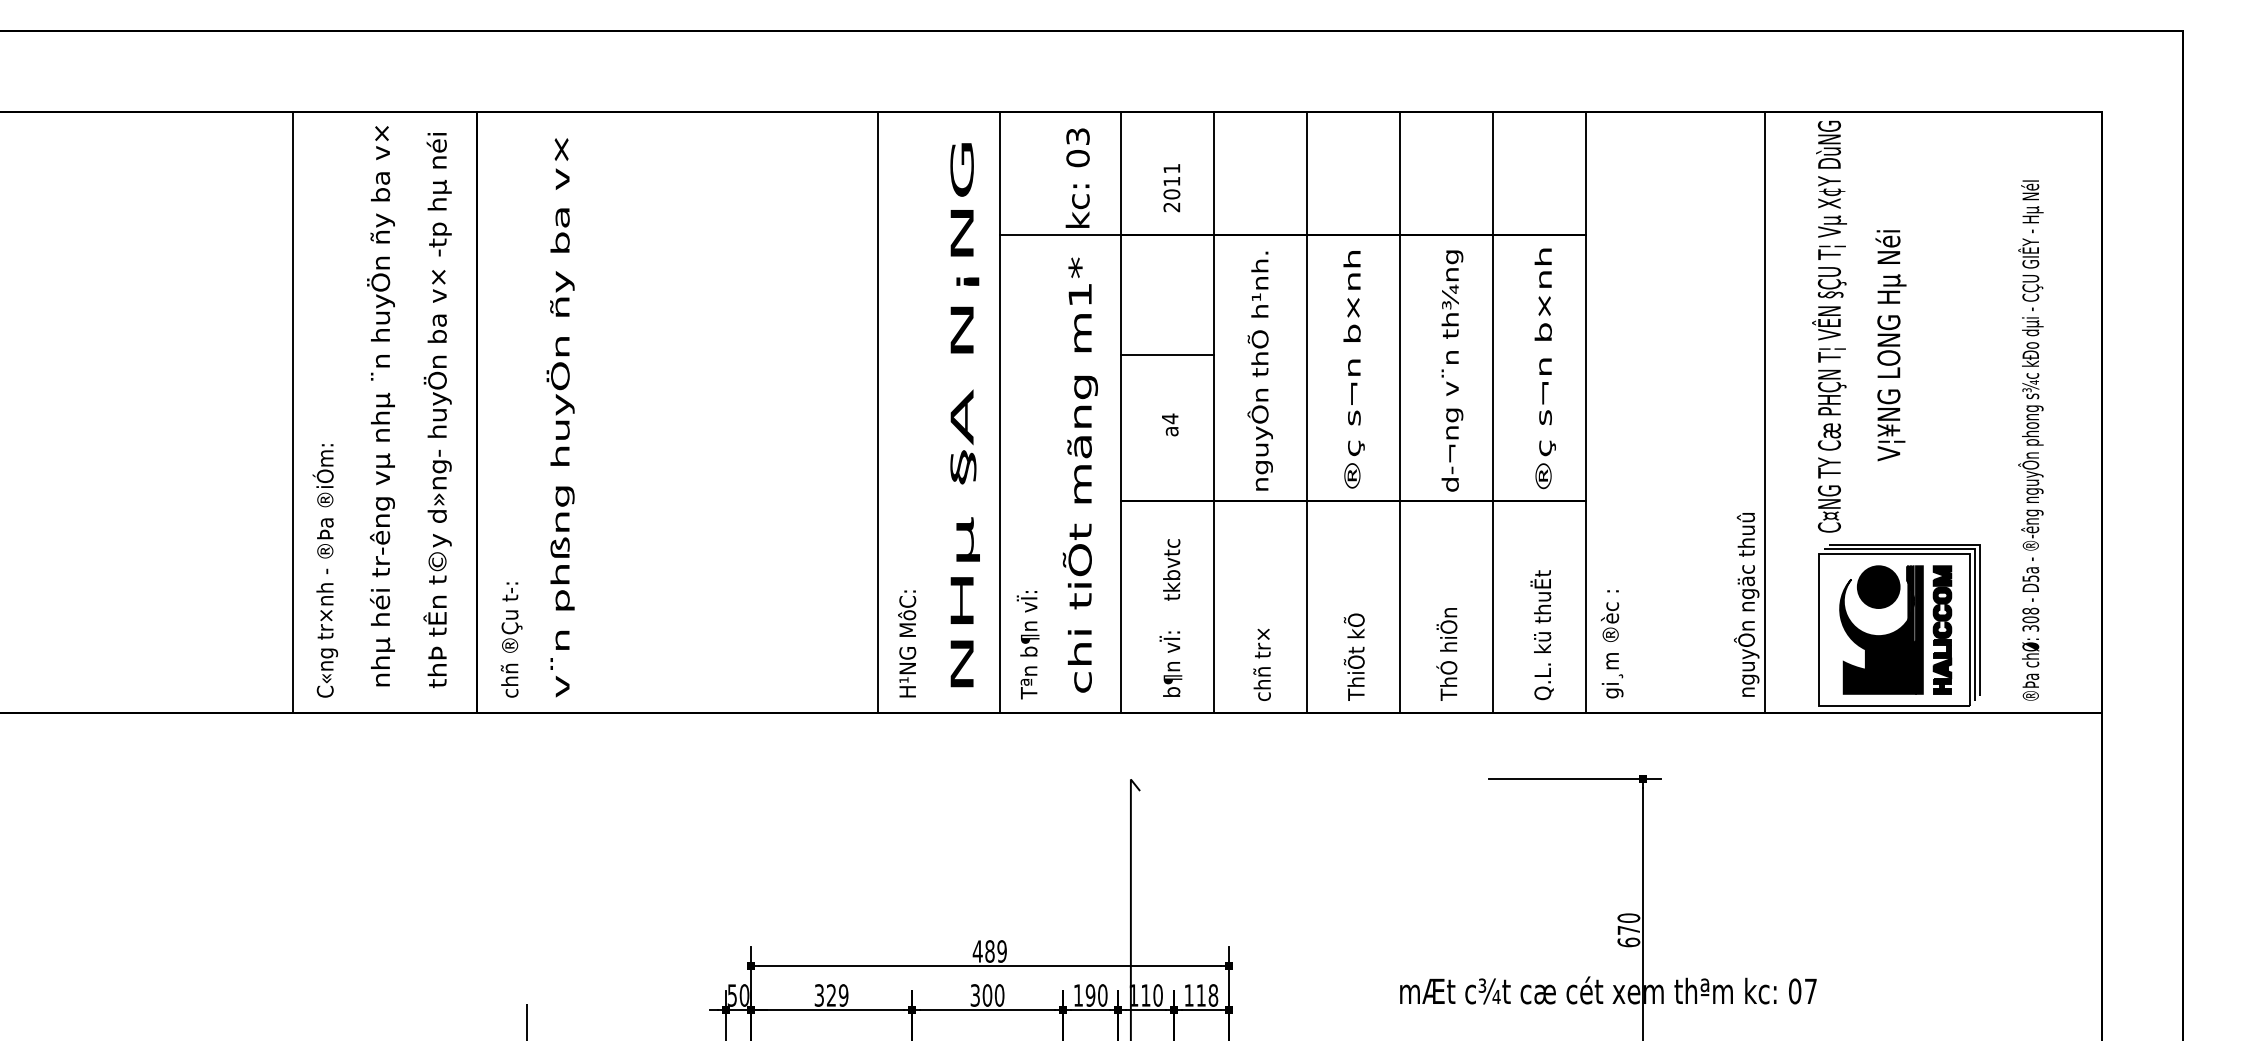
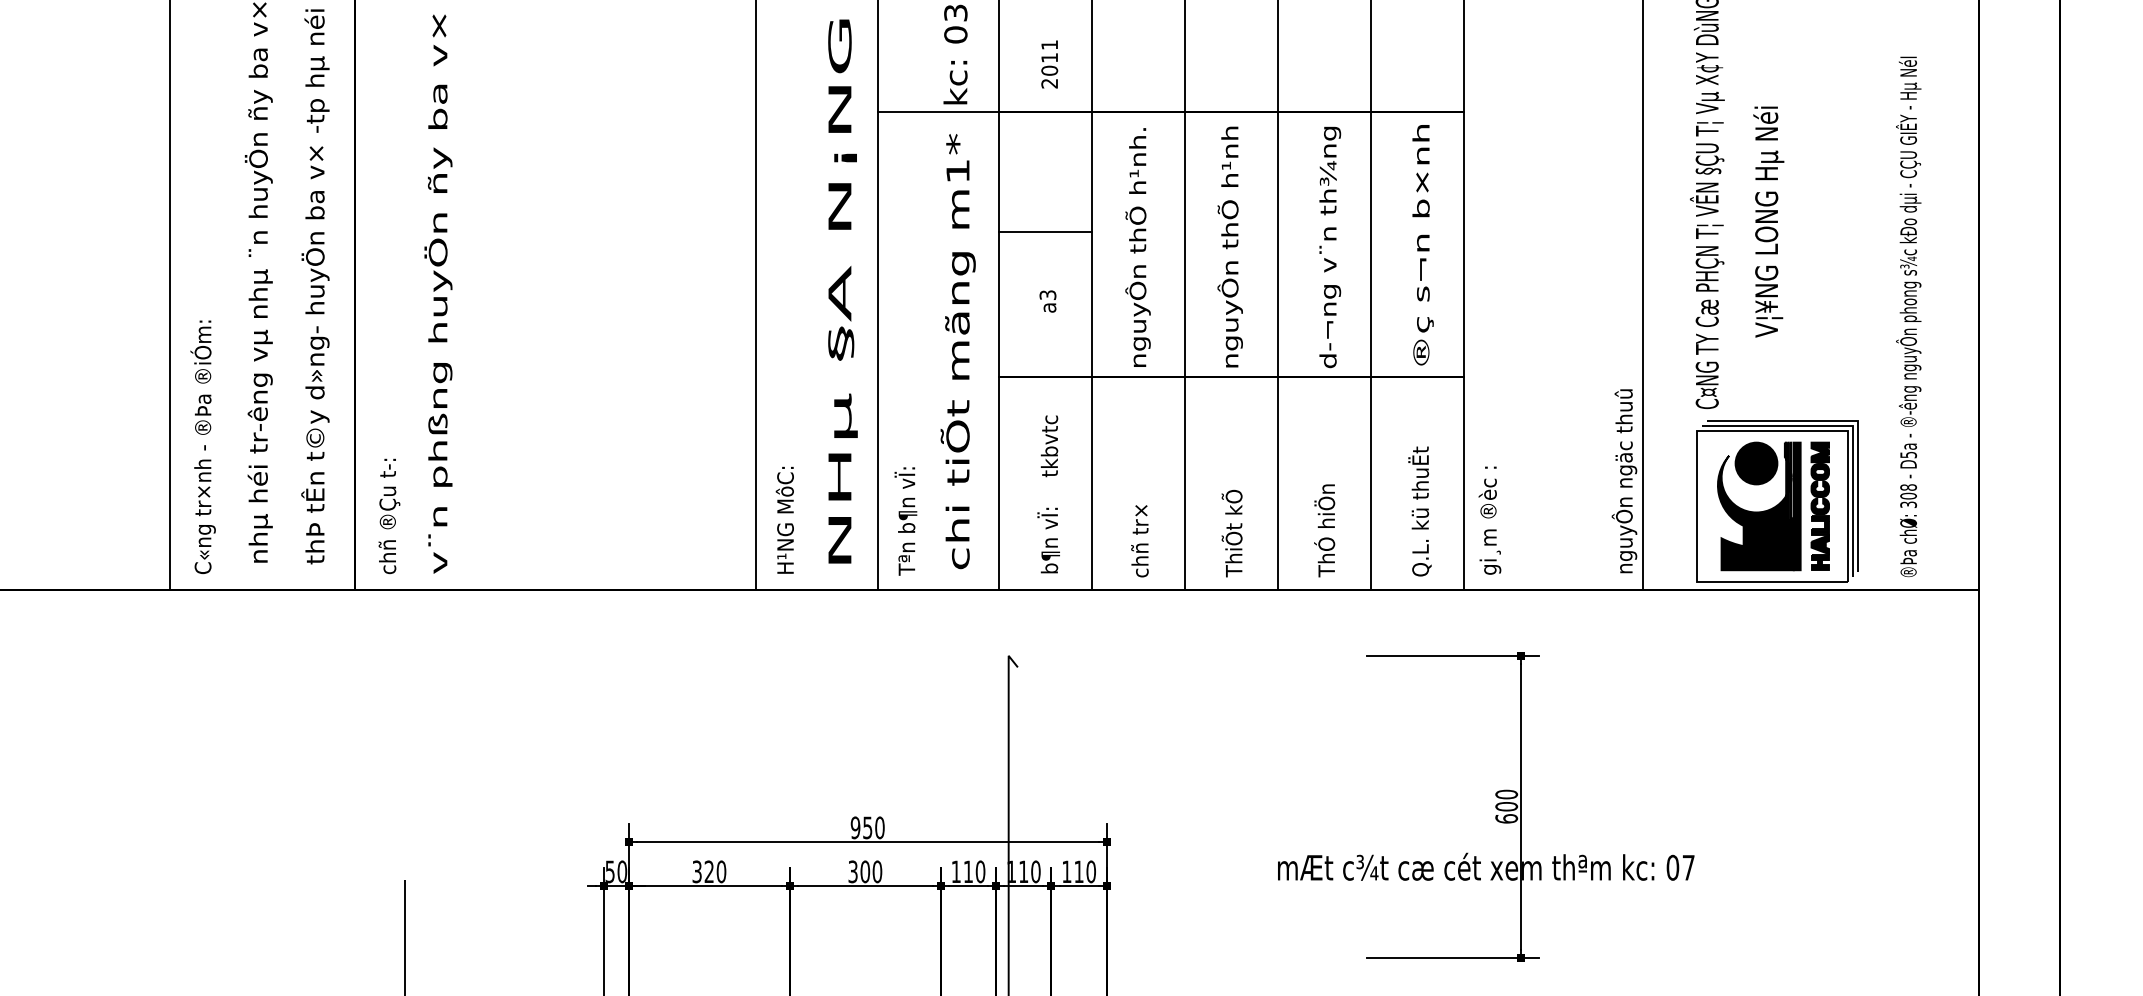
text: (1352, 370) -> (1230, 246), ®ç s¬n b×nh -> nguyÔn thÕ h¹nh
text: (1169, 418) -> (1047, 294), a4 -> a3
text: (1628, 930) -> (1506, 806), 670 -> 600
text: (989, 951) -> (867, 827), 489 -> 950
text: (843, 995) -> (721, 871), 329 -> 320
text: (1090, 995) -> (968, 871), 190 -> 110
text: (1213, 995) -> (1091, 871), 118 -> 110

